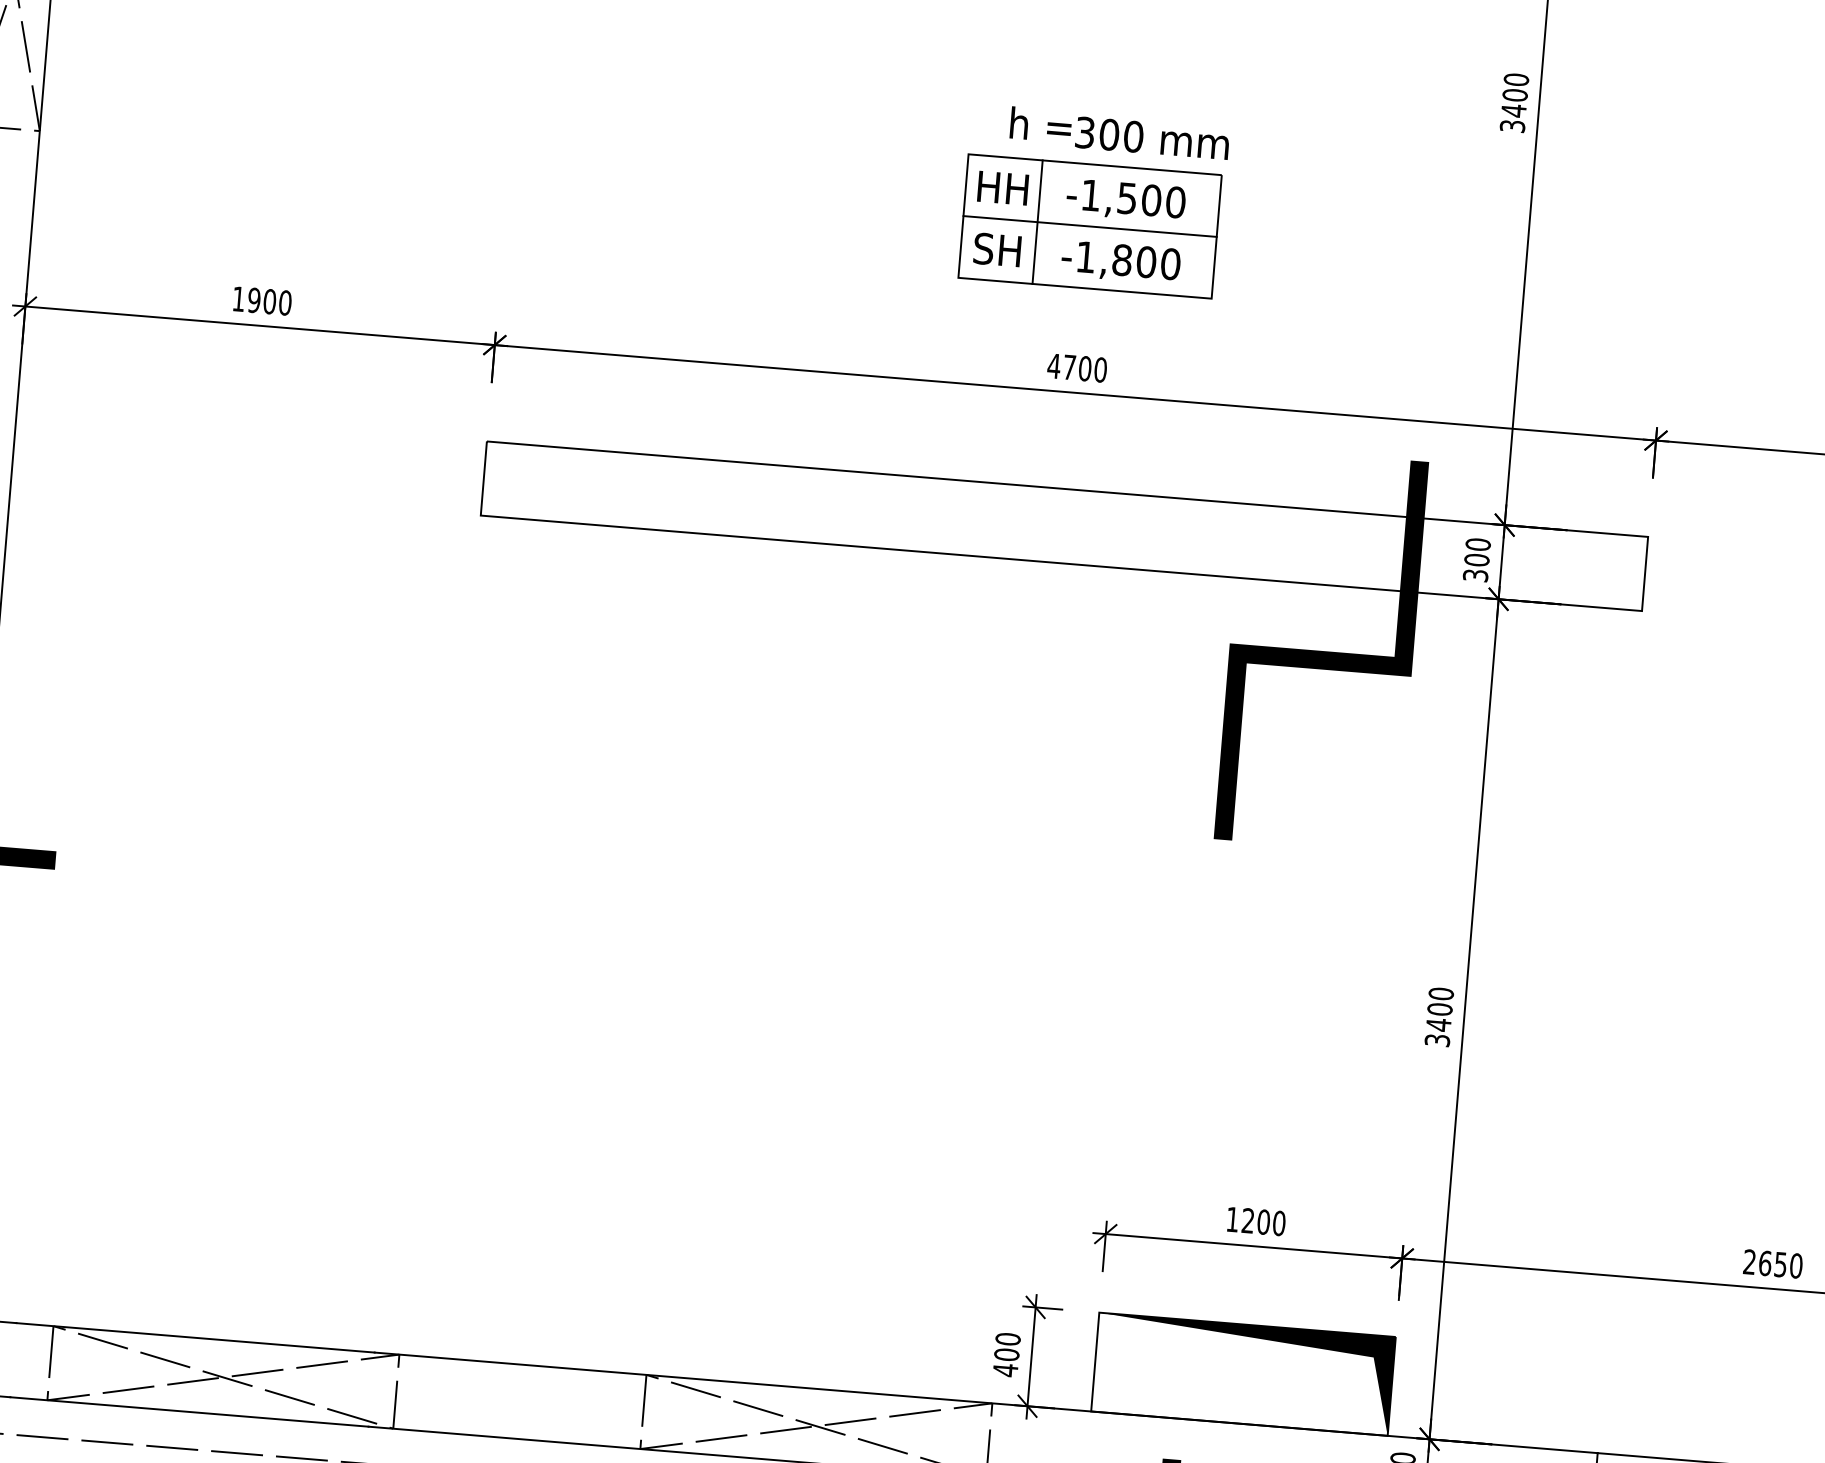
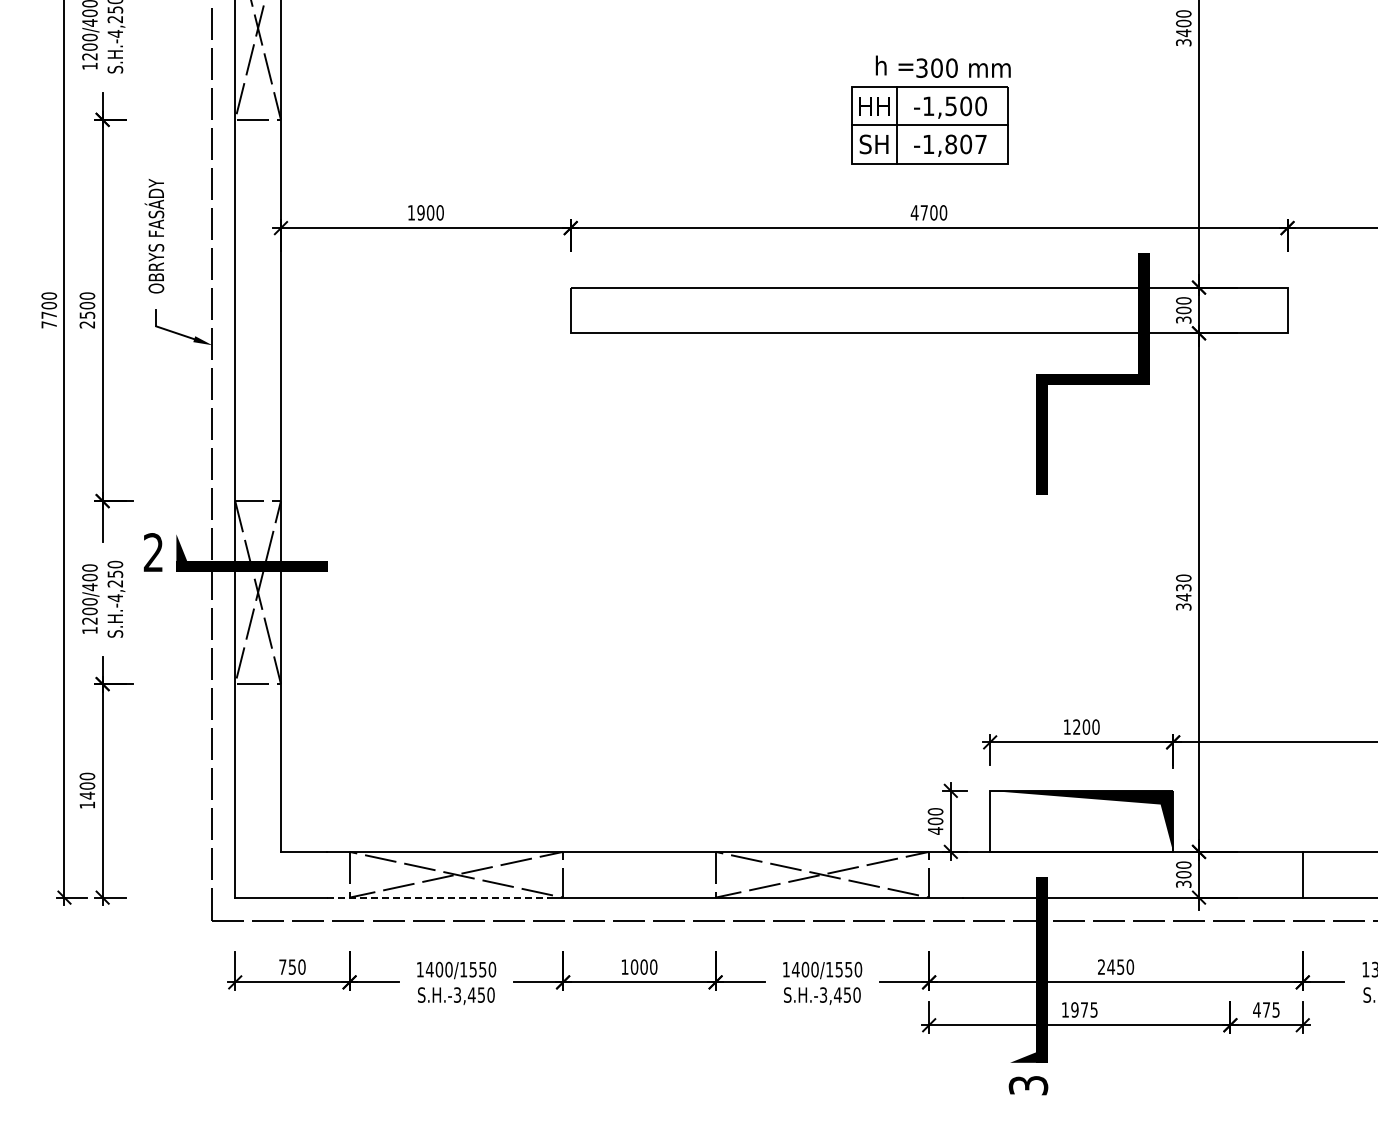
text: (1169, 264) -> (980, 144), -1,800 -> -1,807
text: (1439, 1008) -> (1183, 587), 3400 -> 3430
line: (189, 1411) -> (437, 897), solid -> dashed

